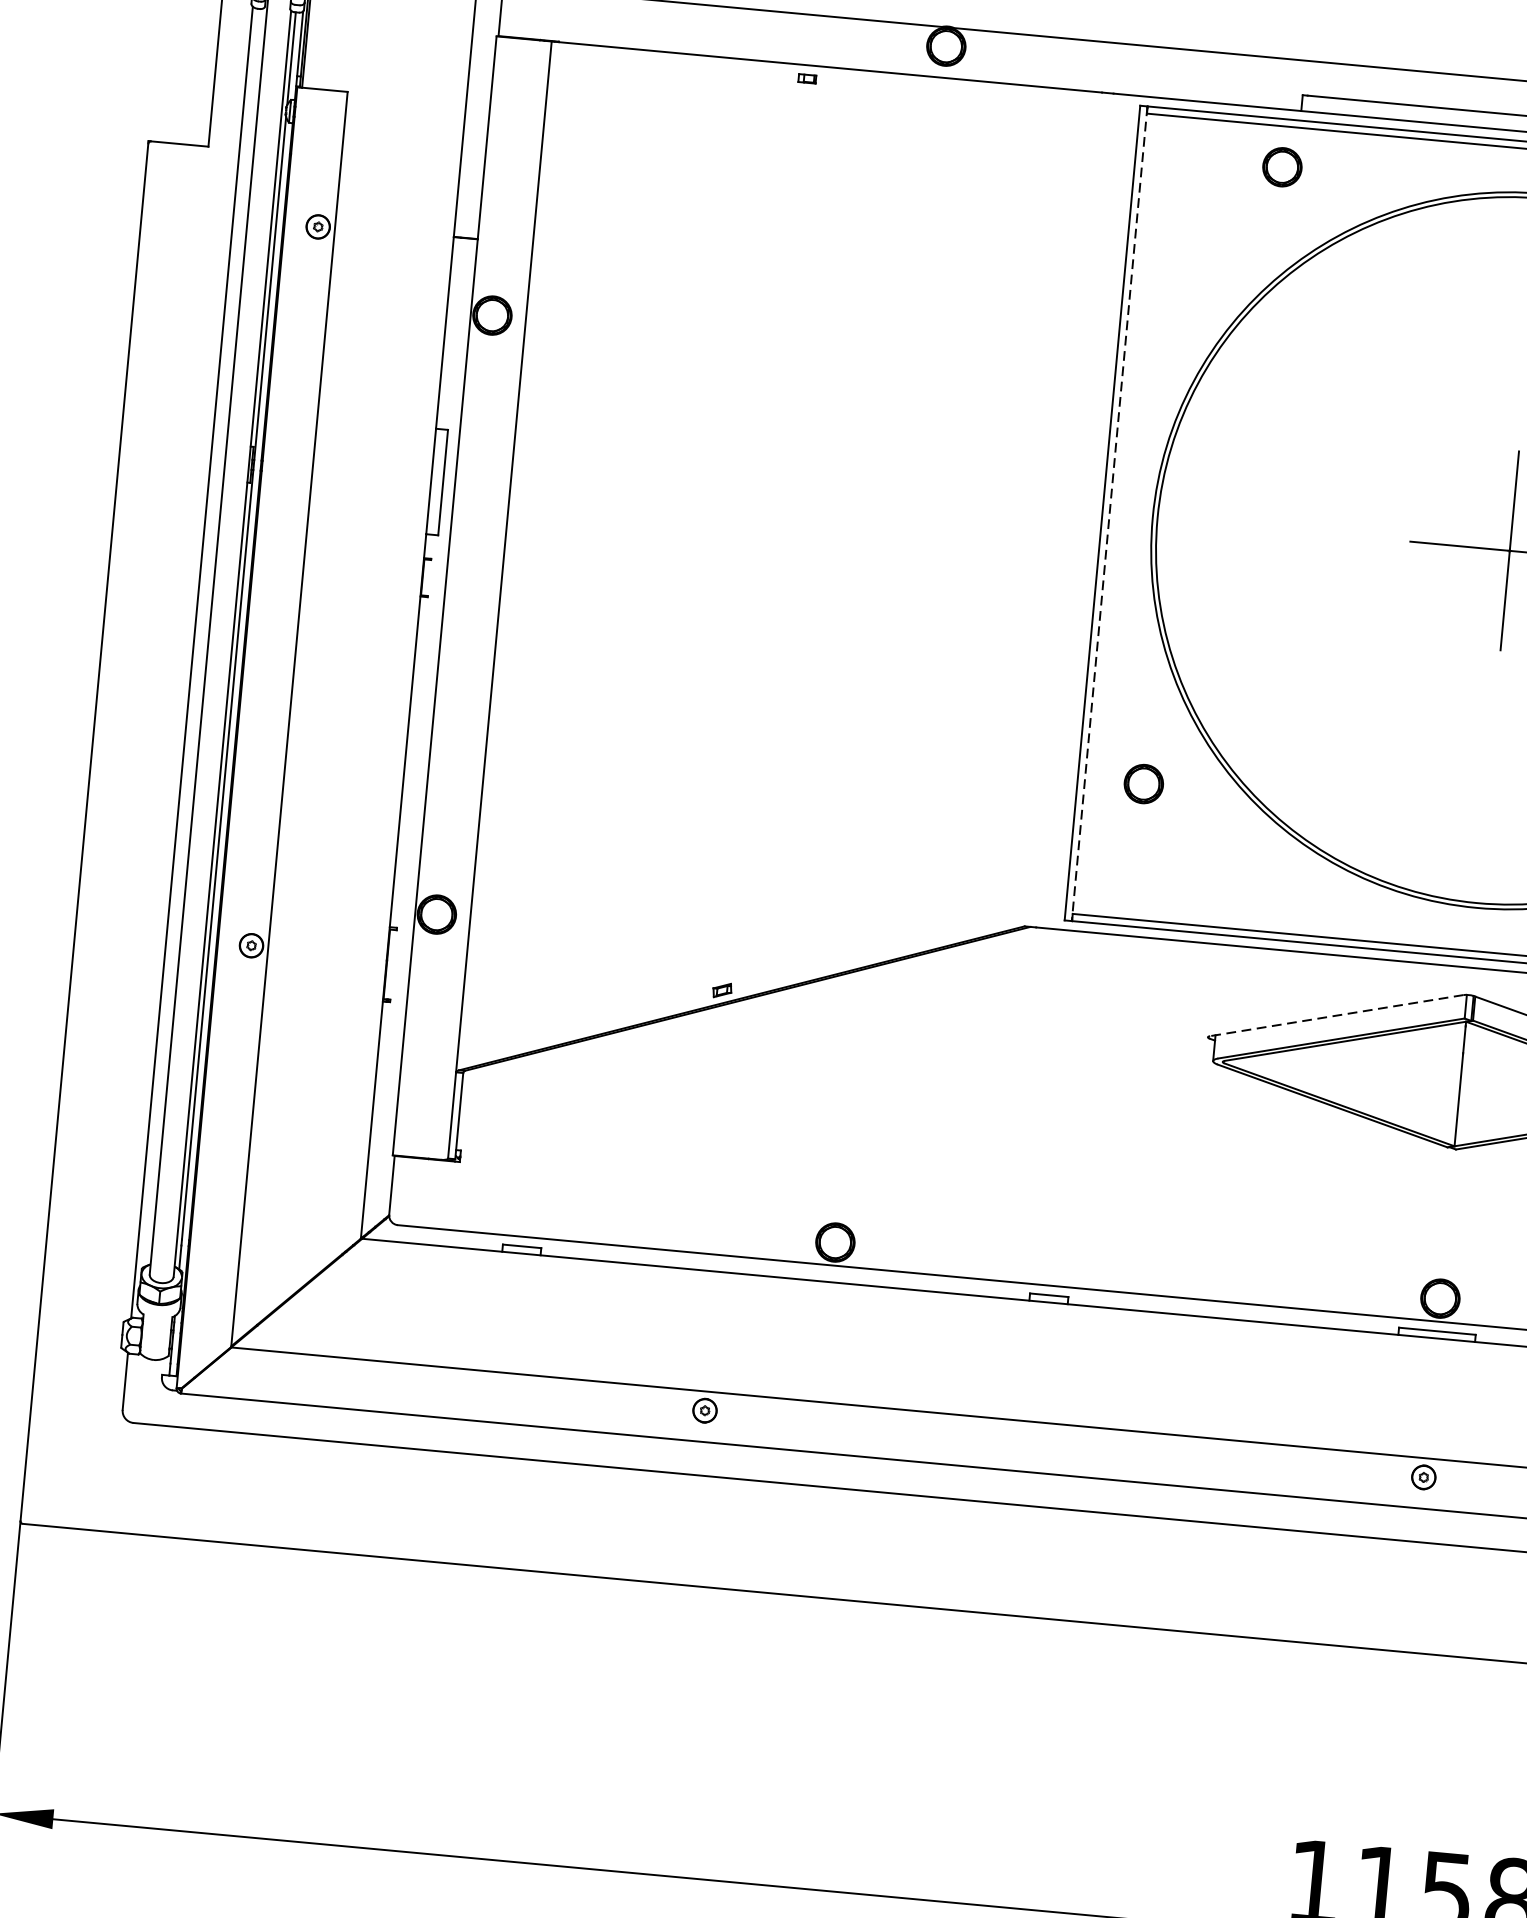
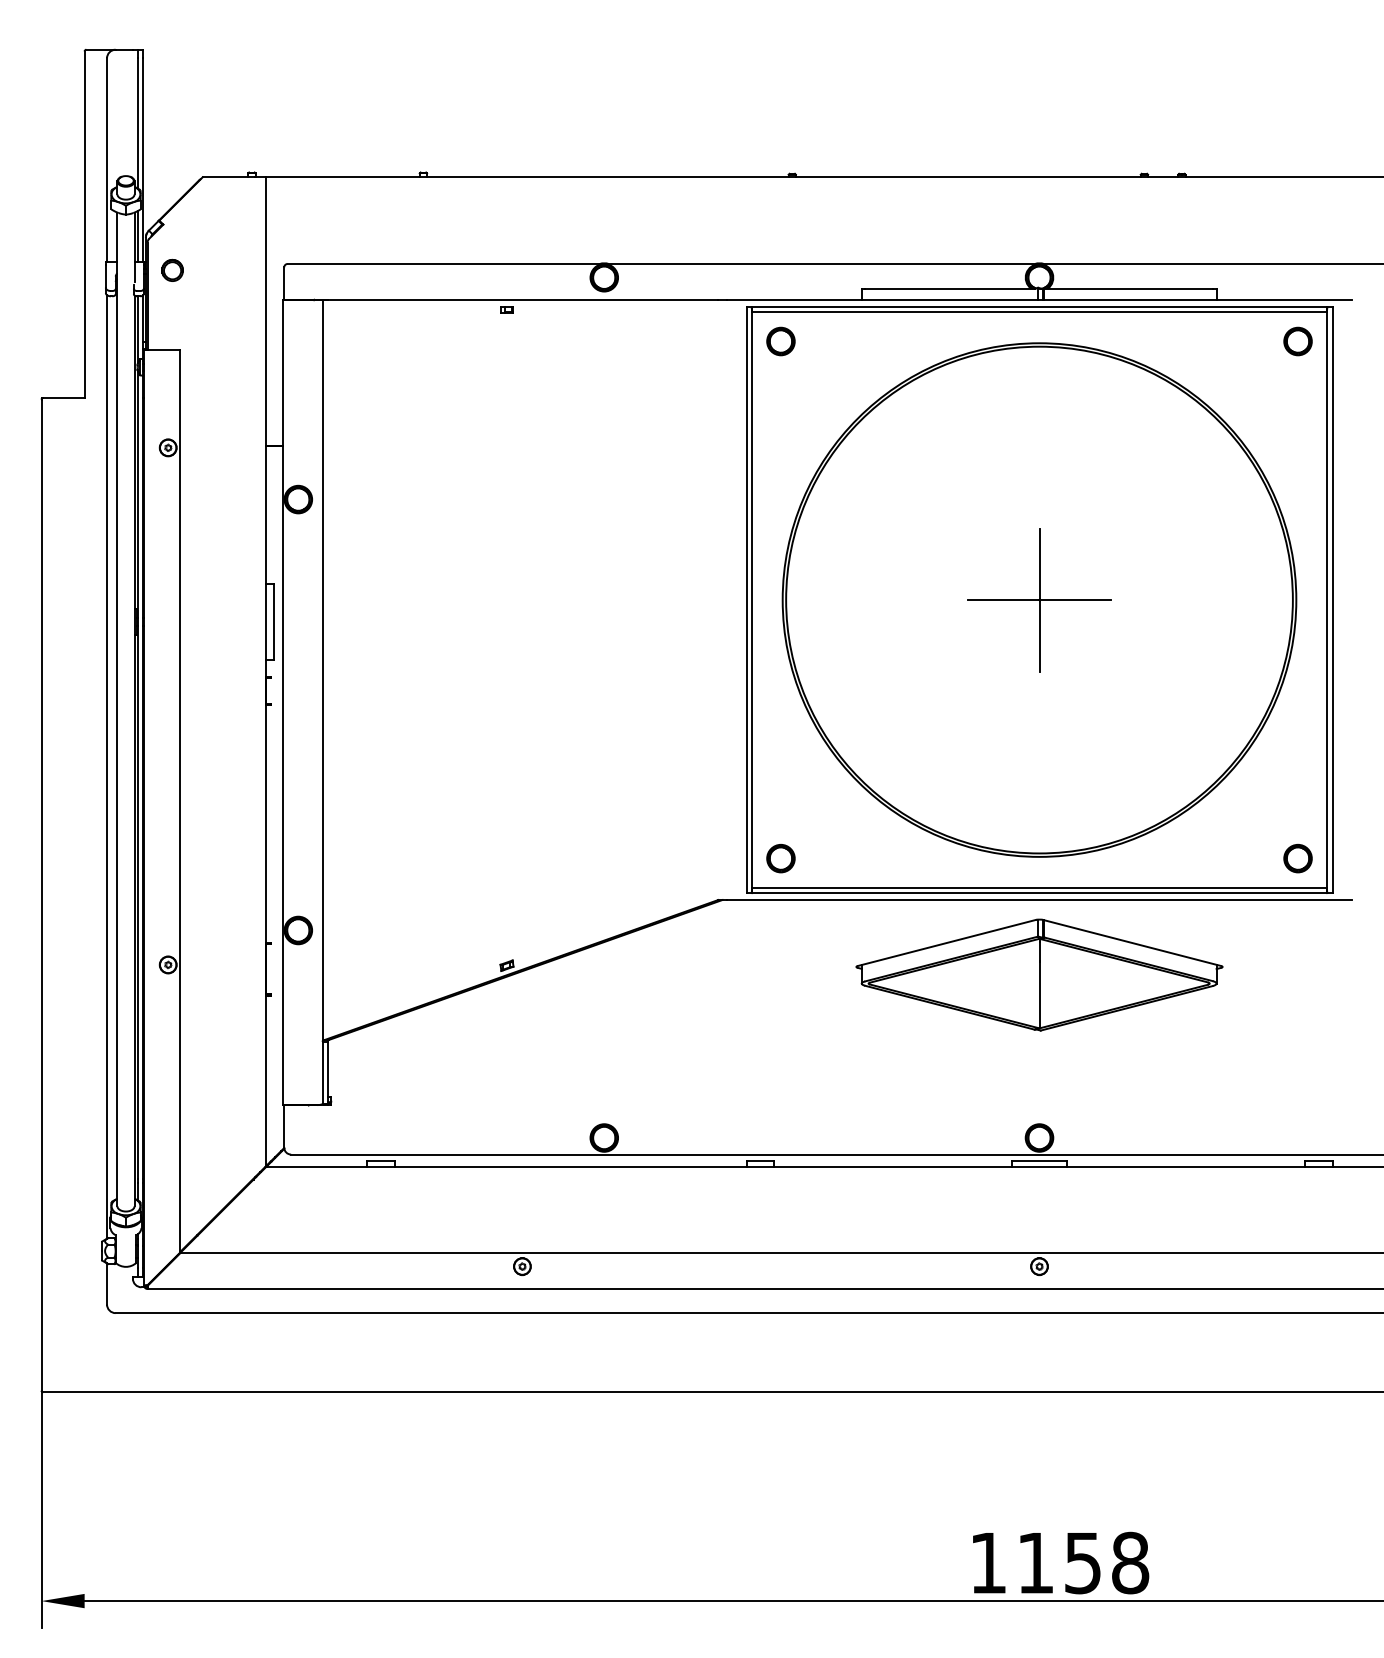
part: (1281, 167) -> (780, 341), moved
line: (1109, 514) -> (751, 600), dashed -> solid
part: (1143, 783) -> (780, 858), moved
line: (1336, 1014) -> (946, 942), dashed -> solid

